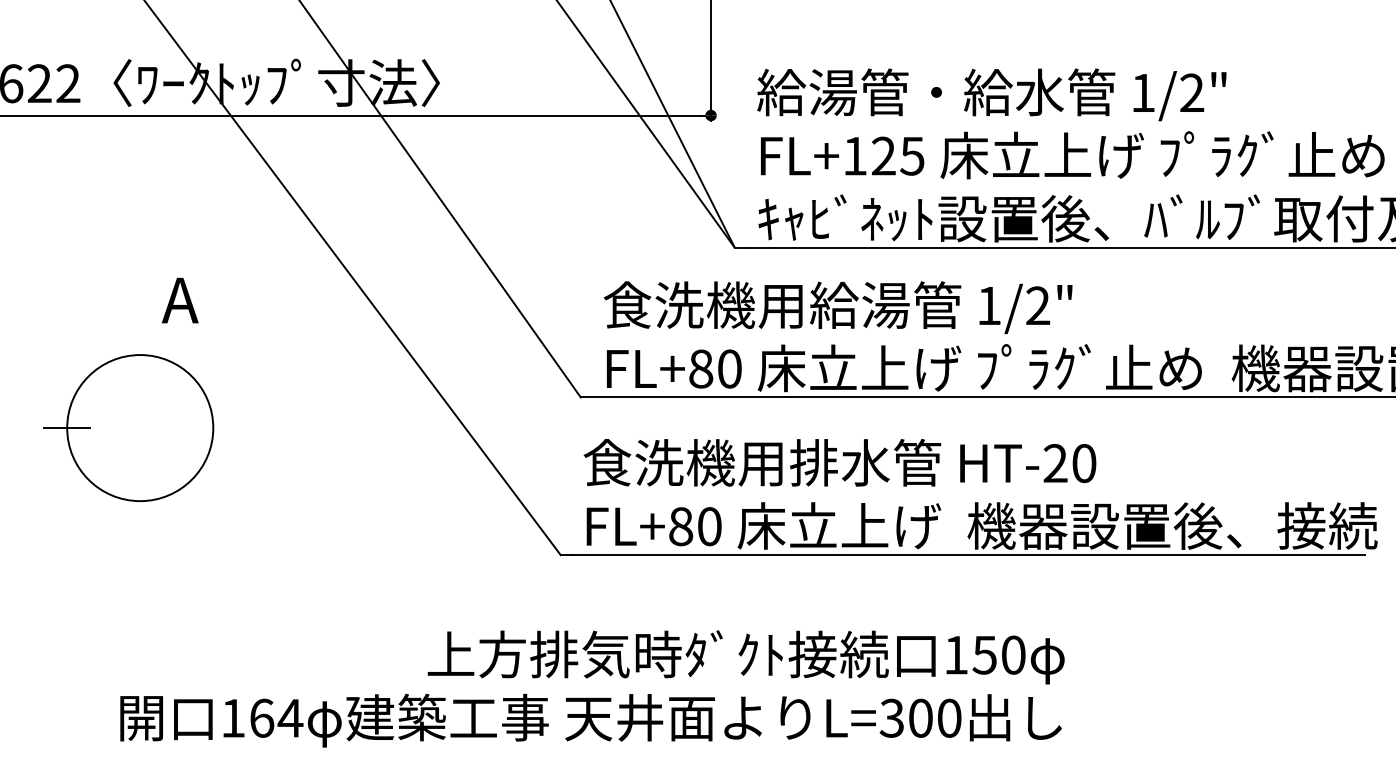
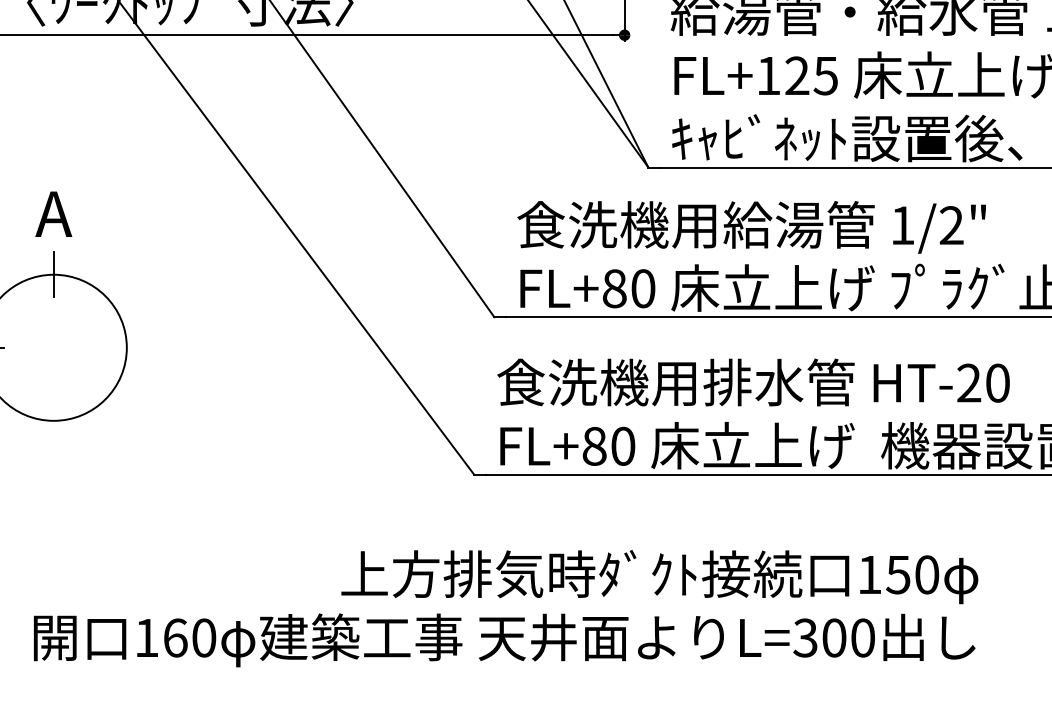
text: (180, 300) -> (54, 214), moved
line: (140, 354) -> (54, 274), added
text: (290, 717) -> (204, 637), 164 -> 160

